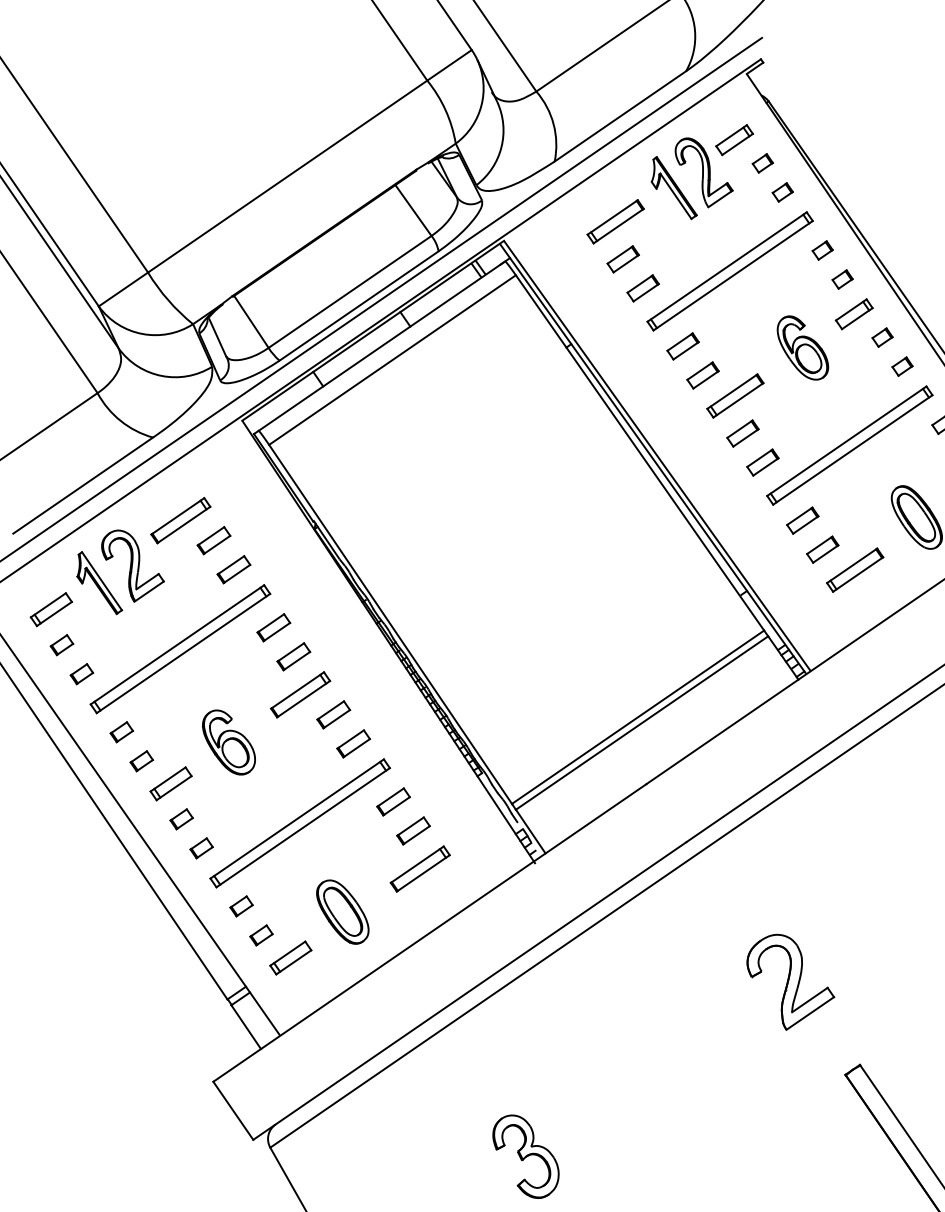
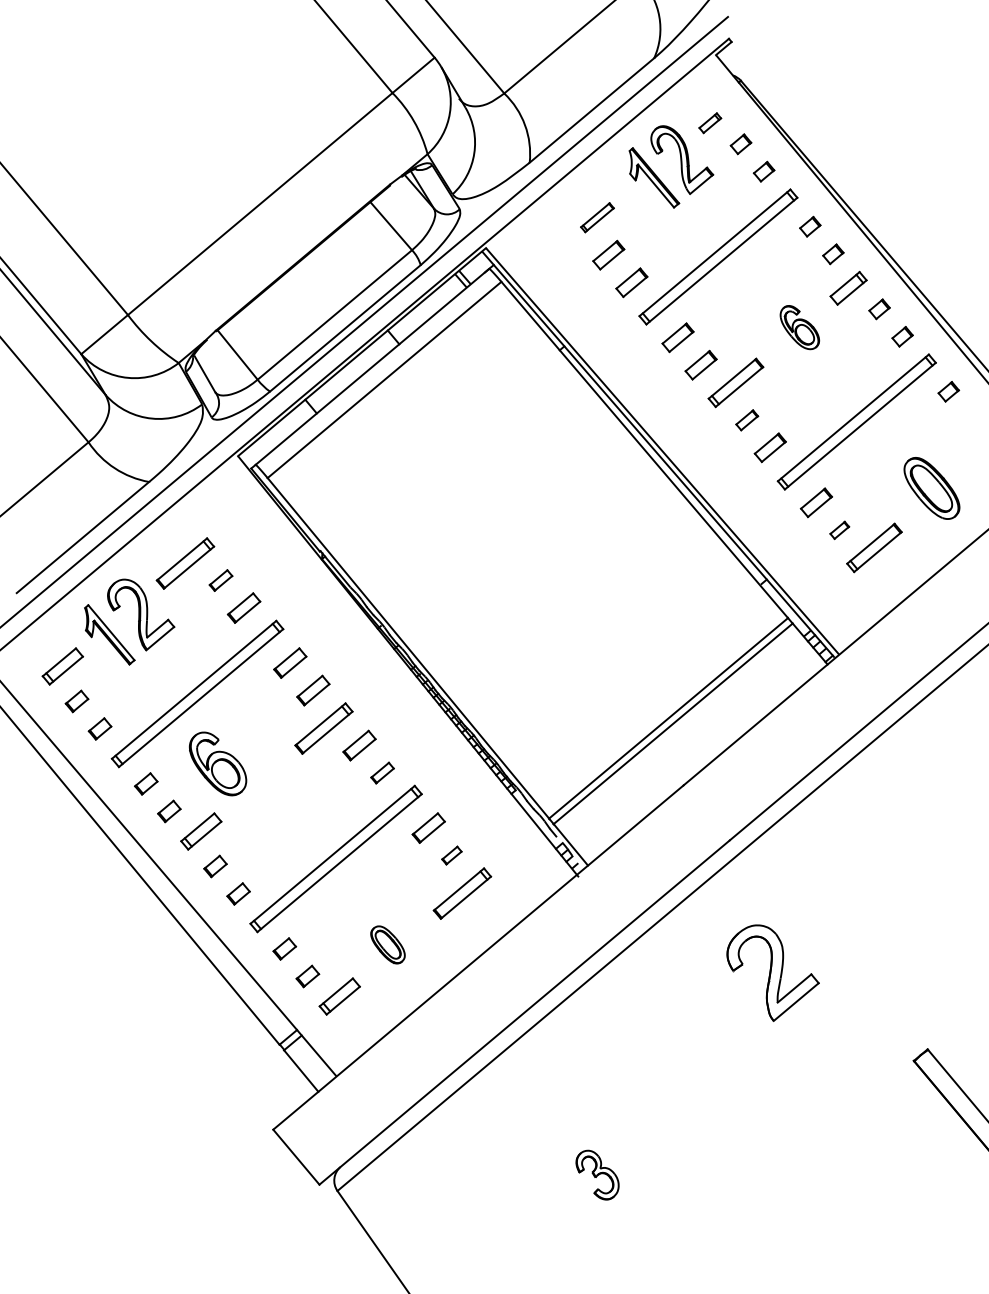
part: (735, 139) -> (710, 122), size x0.6
part: (615, 221) -> (597, 217), size x0.6
part: (802, 347) -> (799, 327), size x0.7
part: (742, 433) -> (746, 420), size x0.7
part: (213, 540) -> (220, 580), size x0.7
part: (822, 549) -> (839, 530), size x0.6
part: (229, 742) -> (218, 763), moved
part: (353, 743) -> (382, 772), size x0.7
part: (413, 830) -> (451, 855), size x0.6
part: (342, 911) -> (387, 944), size x0.6
part: (789, 982) -> (772, 972), moved
part: (525, 1156) -> (597, 1174), size x0.6

